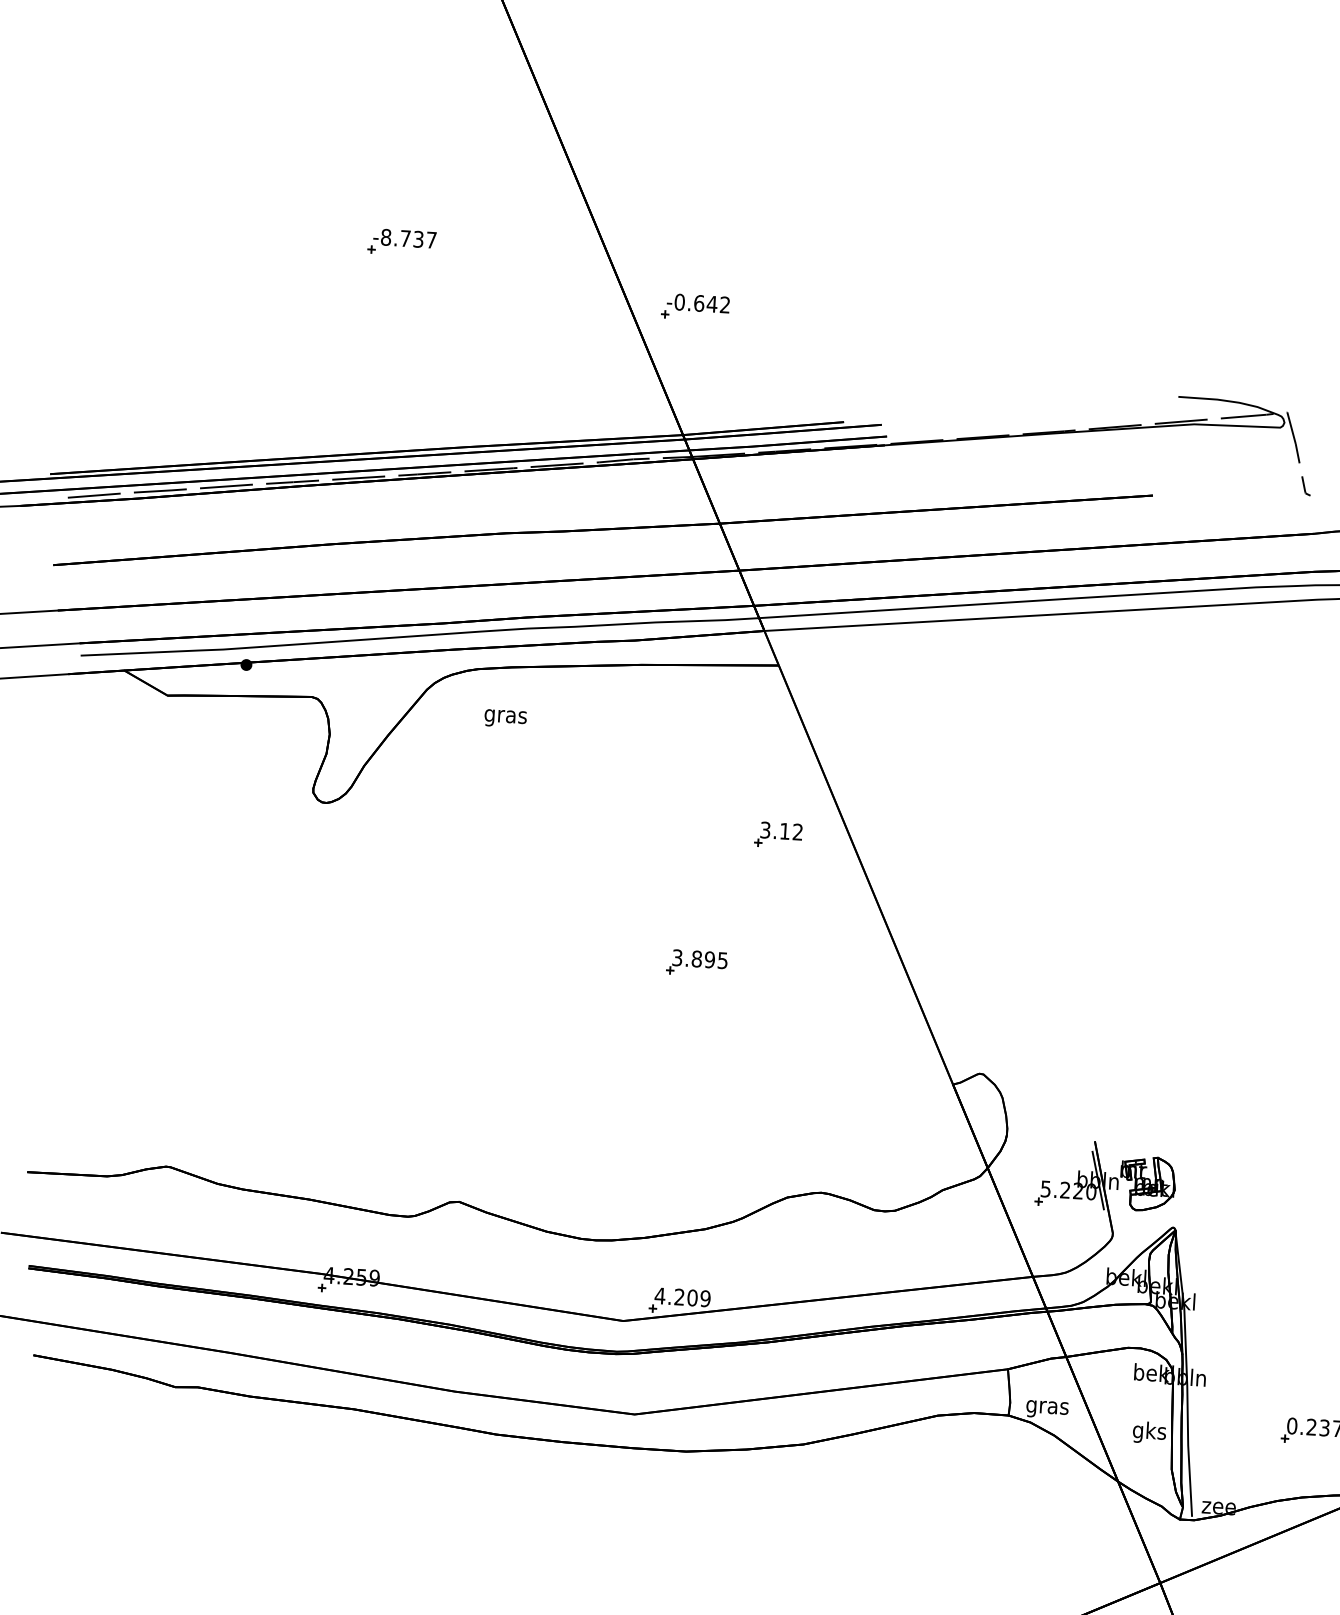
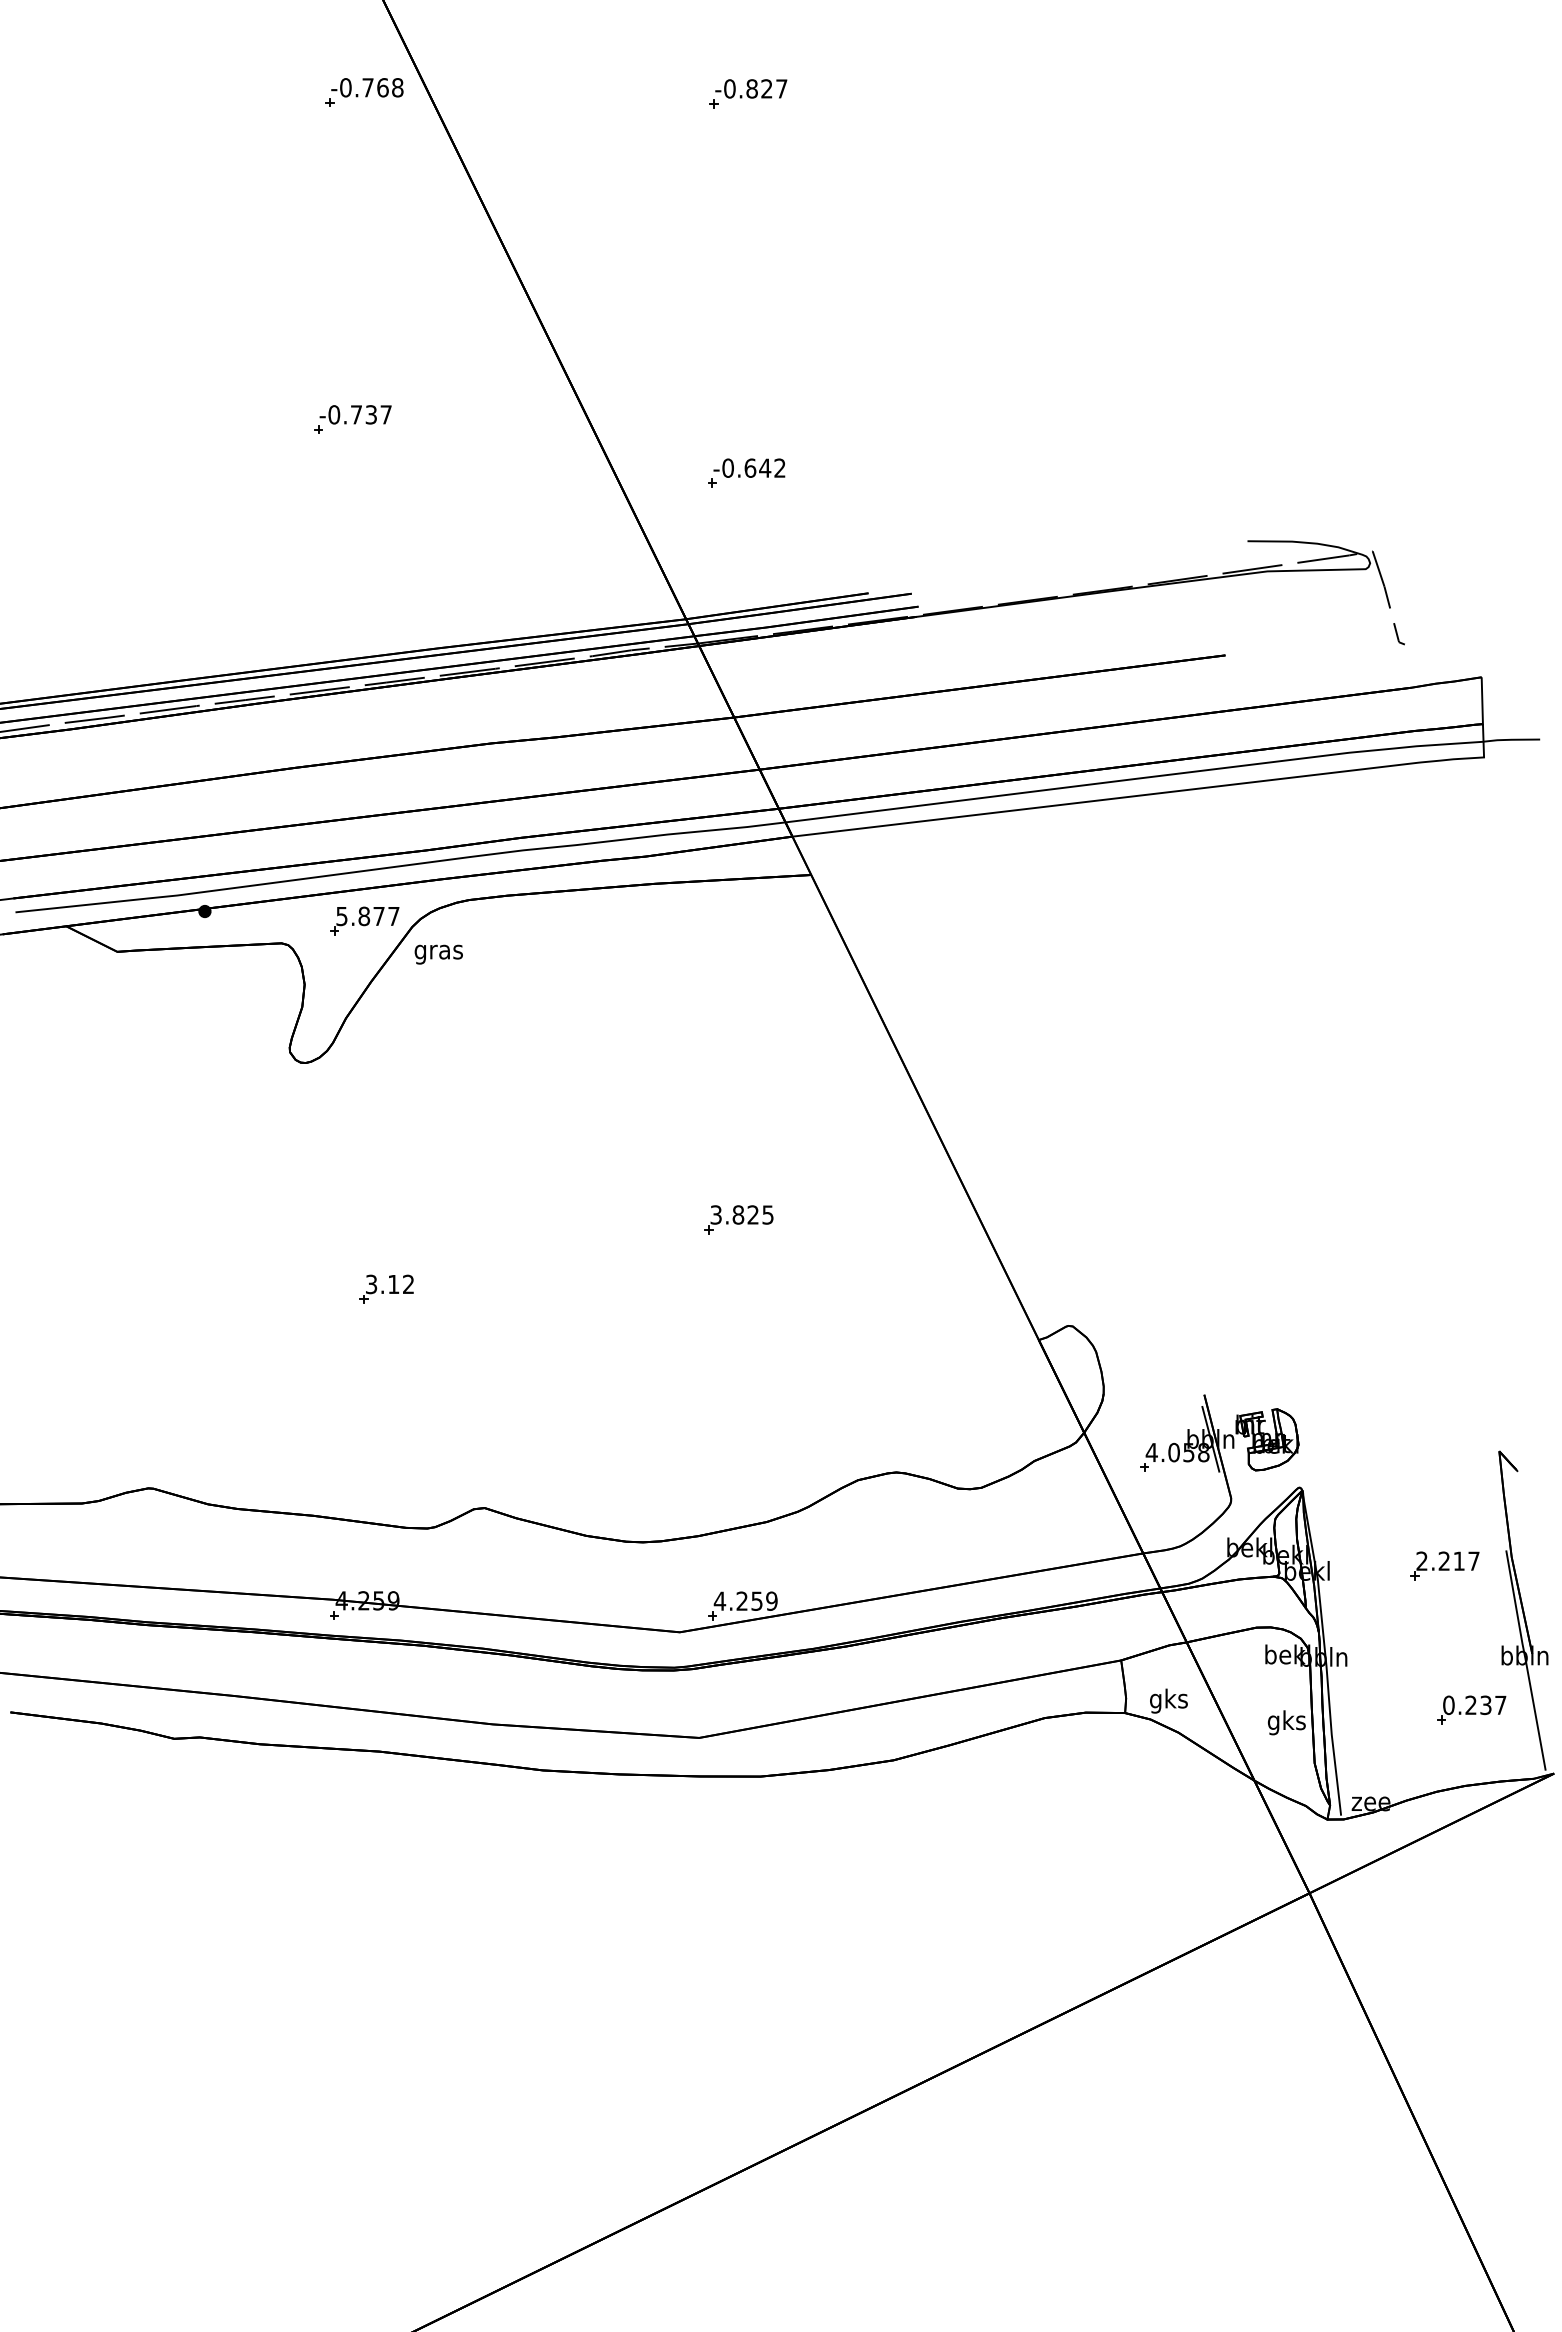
text: (386, 237) -> (334, 414), -8.737 -> -0.737
part: (695, 306) -> (746, 472), moved
part: (385, 681) -> (364, 920), added
text: (505, 718) -> (438, 954), moved
part: (778, 834) -> (386, 1288), moved
text: (709, 959) -> (752, 1214), 3.895 -> 3.825
text: (1068, 1190) -> (1177, 1452), 5.220 -> 4.058
text: (692, 1297) -> (756, 1600), 4.209 -> 4.259
part: (1295, 1303) -> (1444, 1565), added
text: (1047, 1406) -> (1168, 1700), gras -> gks

